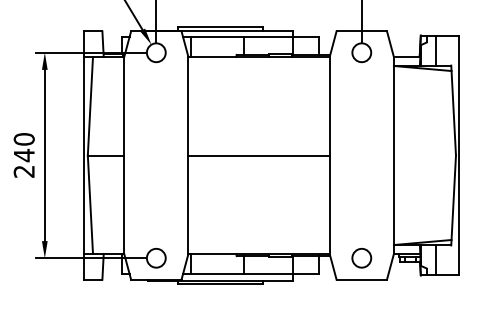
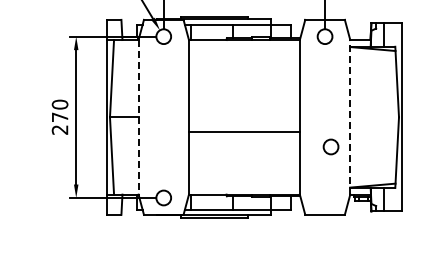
line: (394, 154) -> (350, 116), solid -> dashed
text: (24, 155) -> (60, 117), 240 -> 270
line: (124, 155) -> (138, 117), solid -> dashed
line: (257, 155) -> (243, 132), moved
circle: (361, 257) -> (330, 146), moved

